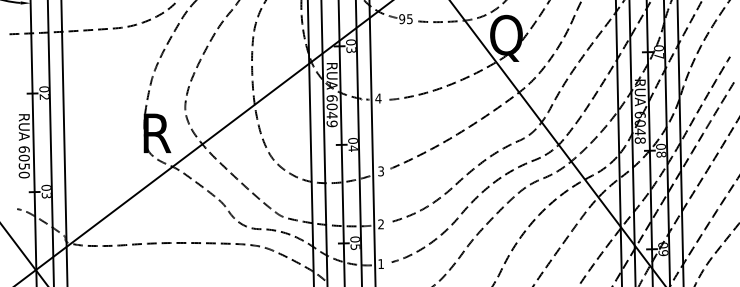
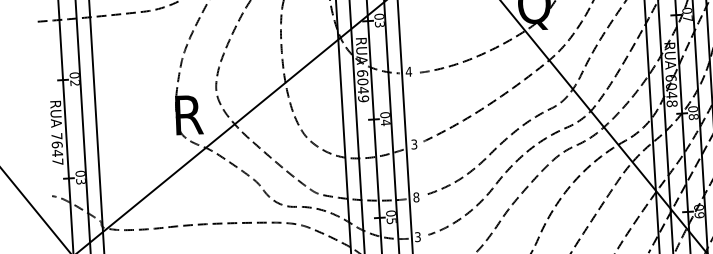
text: (23, 162) -> (56, 149), 6050 -> 7647
text: (381, 224) -> (416, 197), 2 -> 8
text: (380, 264) -> (417, 237), 1 -> 3

